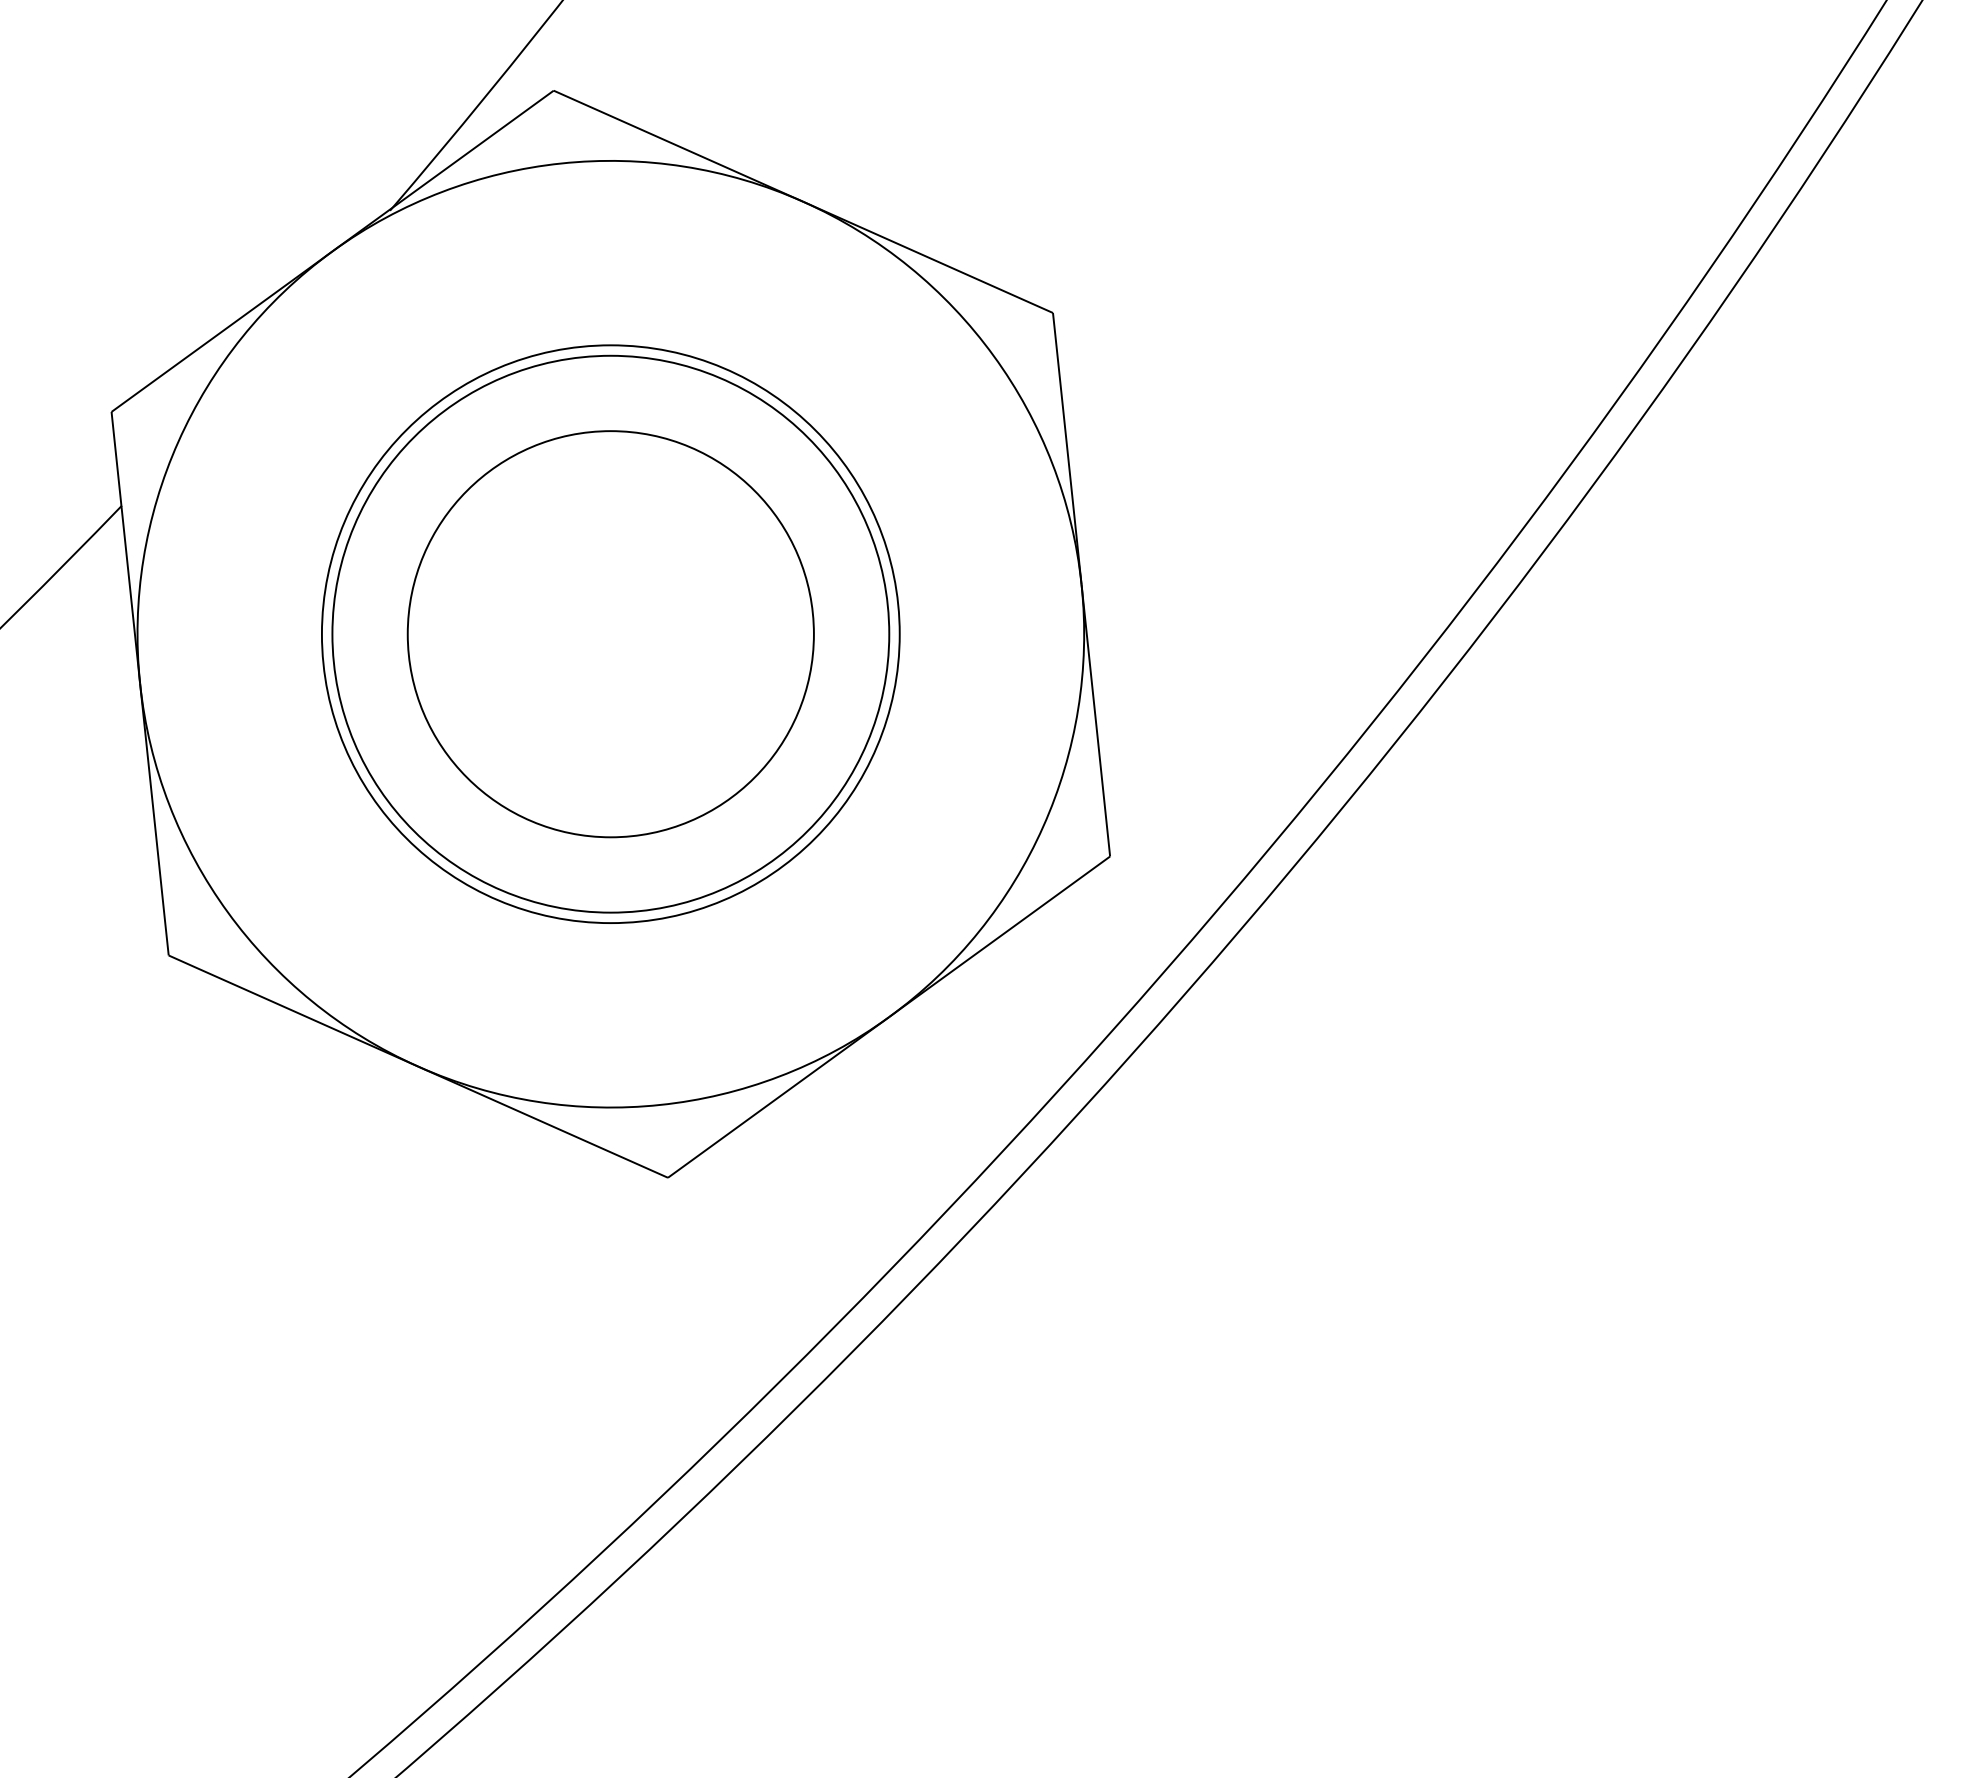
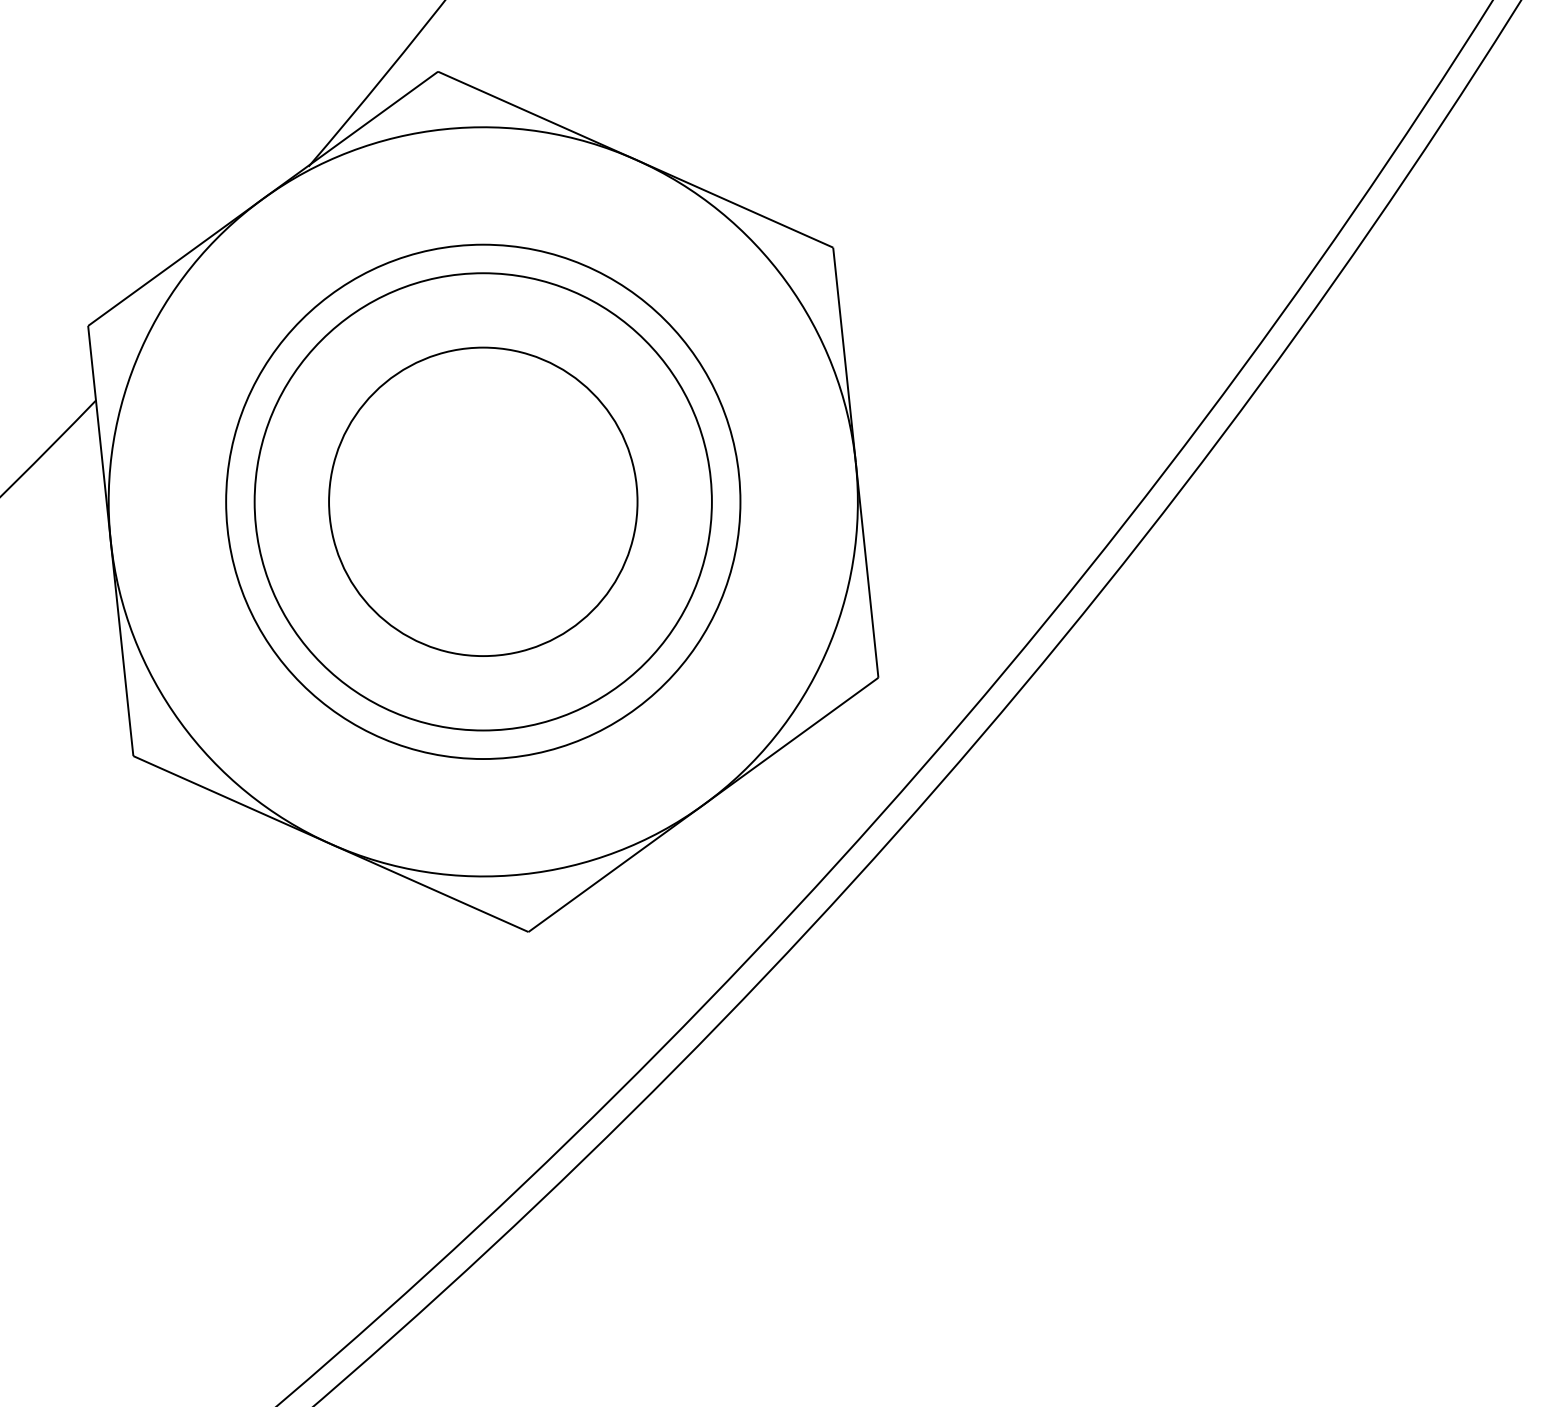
circle: (610, 633) -> (483, 501), size x0.7
circle: (610, 634) -> (483, 502), size x1.6

